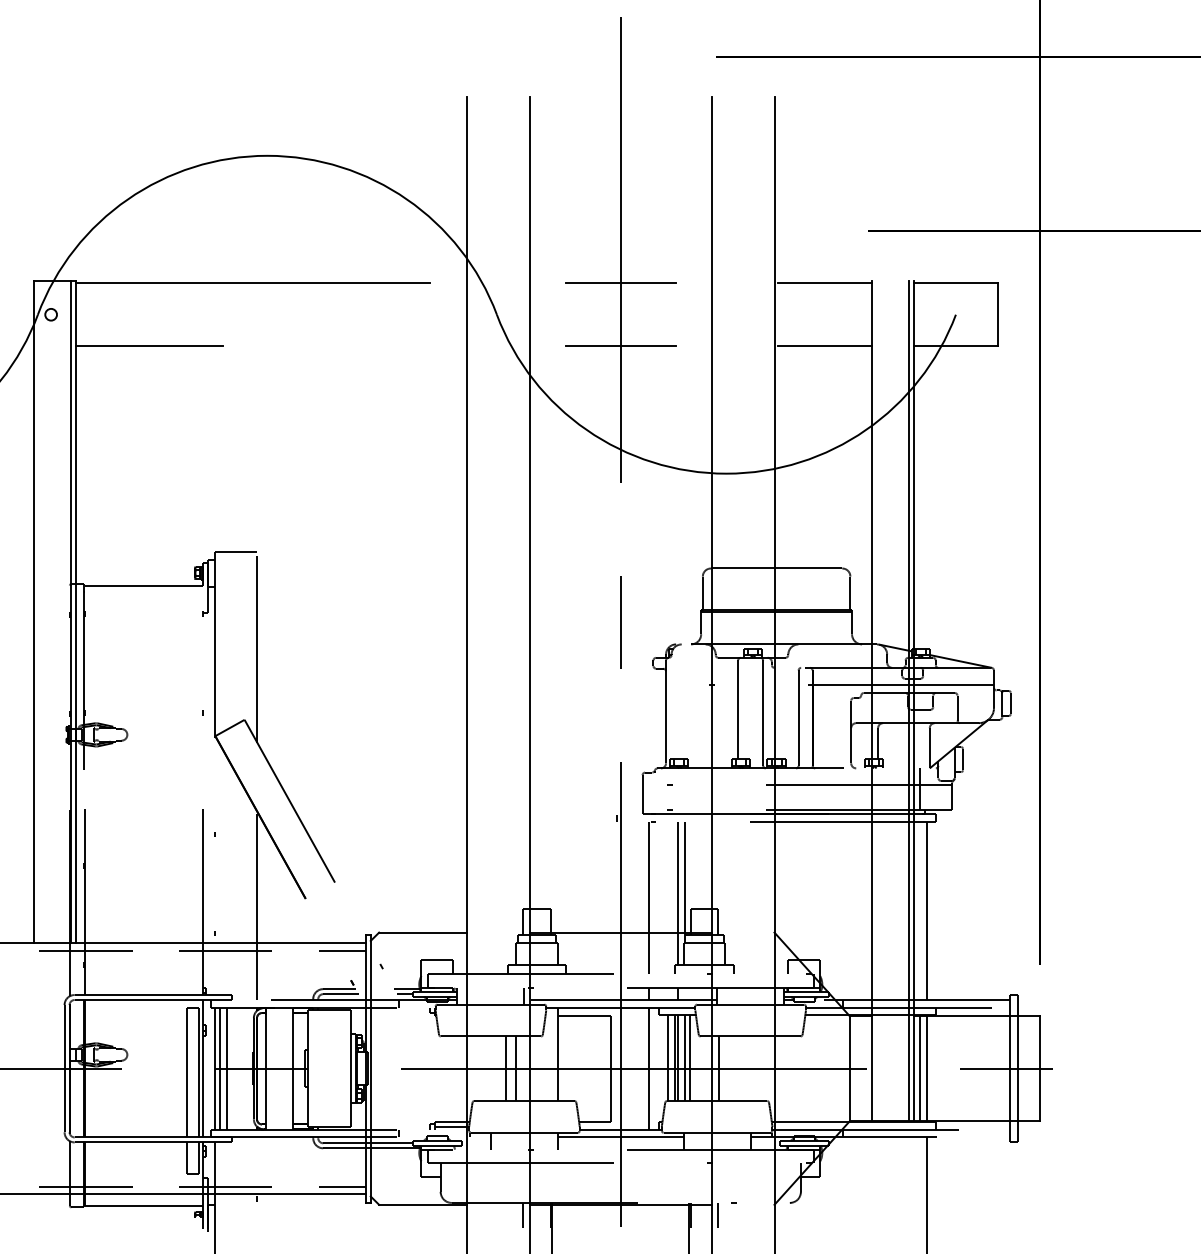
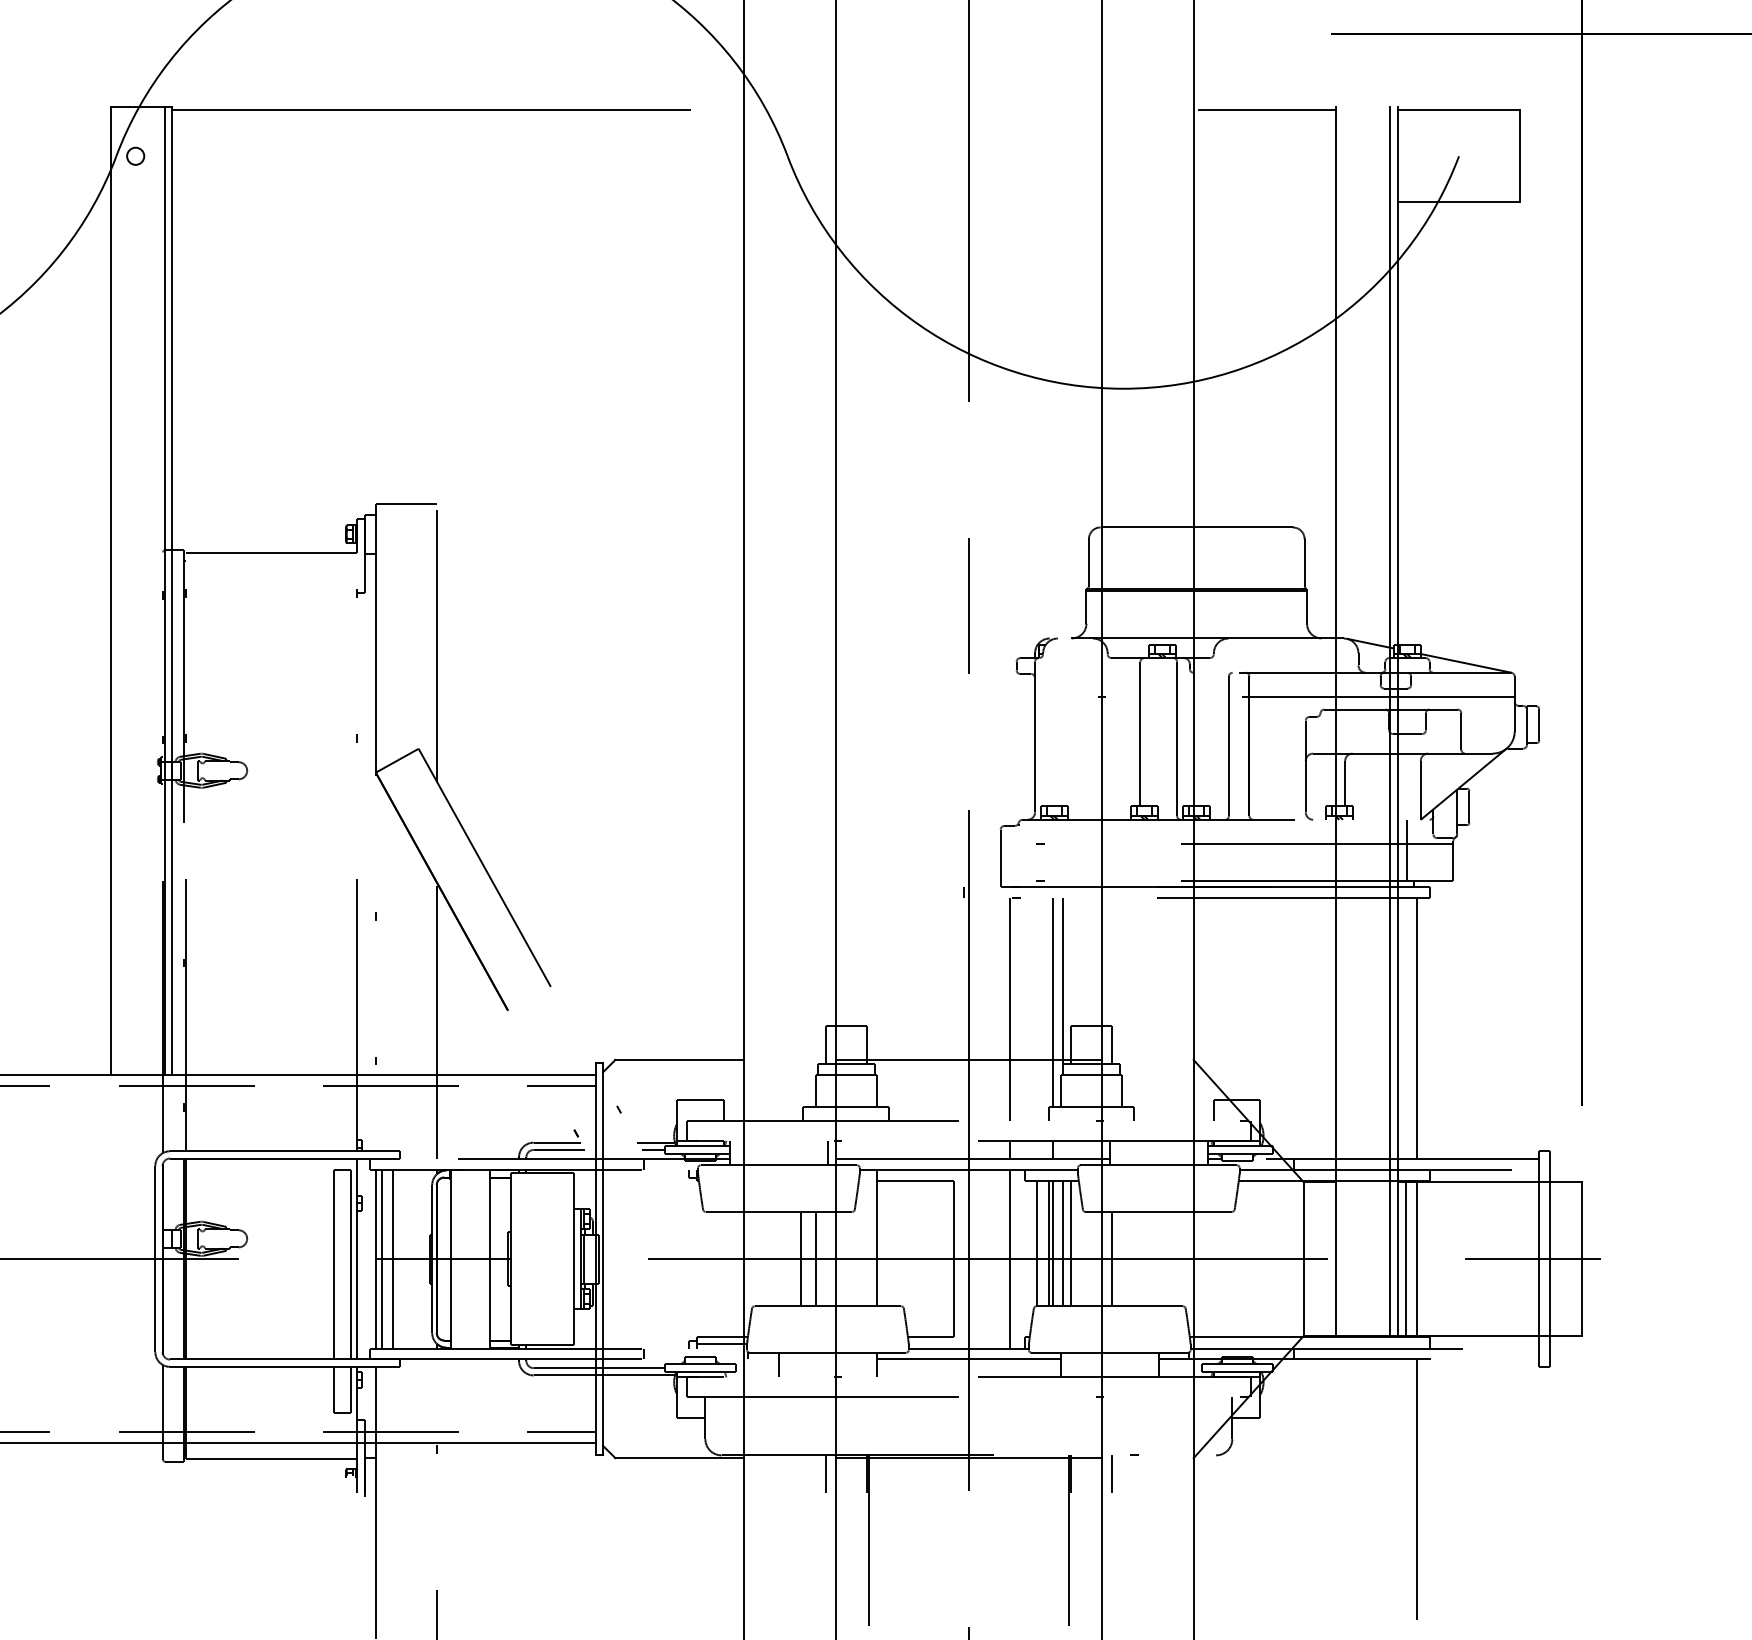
line: (620, 283) -> (968, 110), removed
line: (149, 346) -> (279, 202), removed
line: (620, 346) -> (968, 202), removed
line: (825, 346) -> (1268, 202), removed

